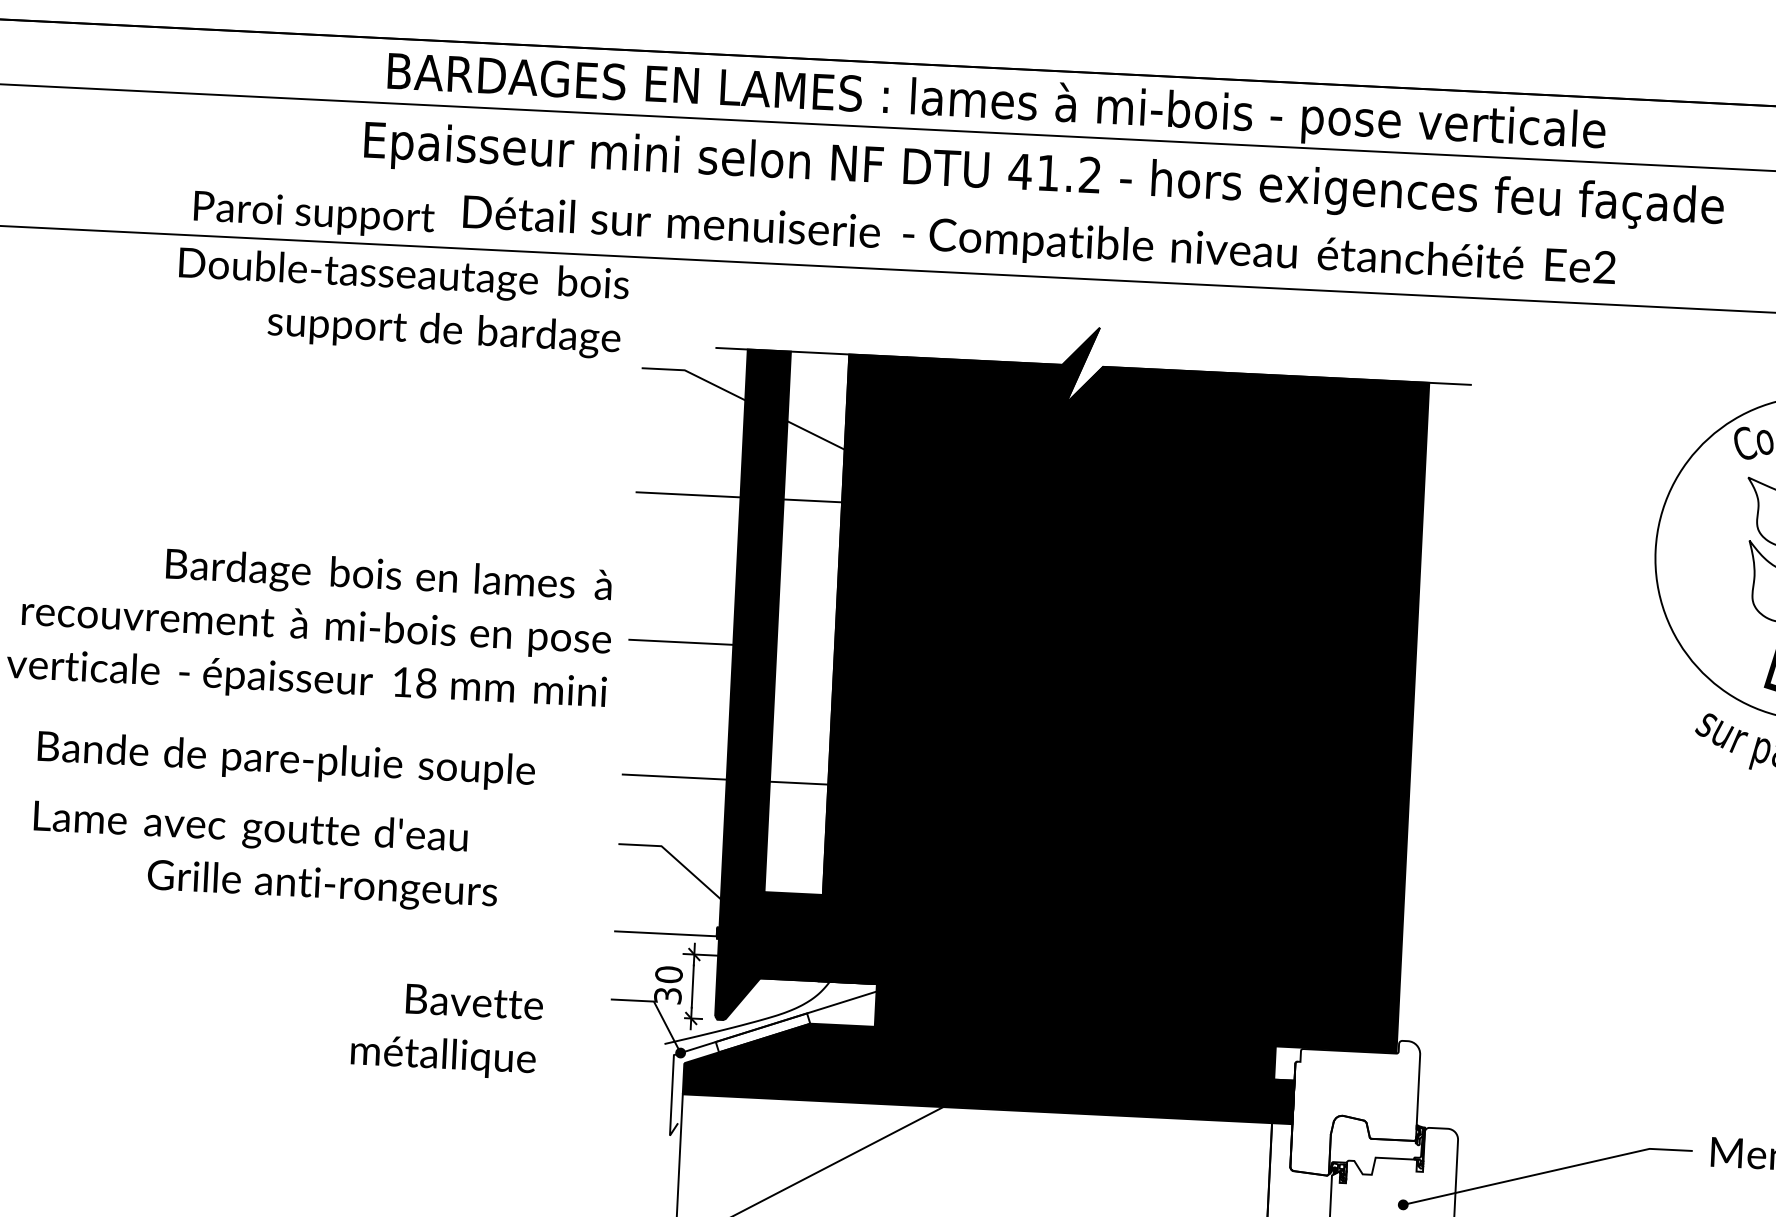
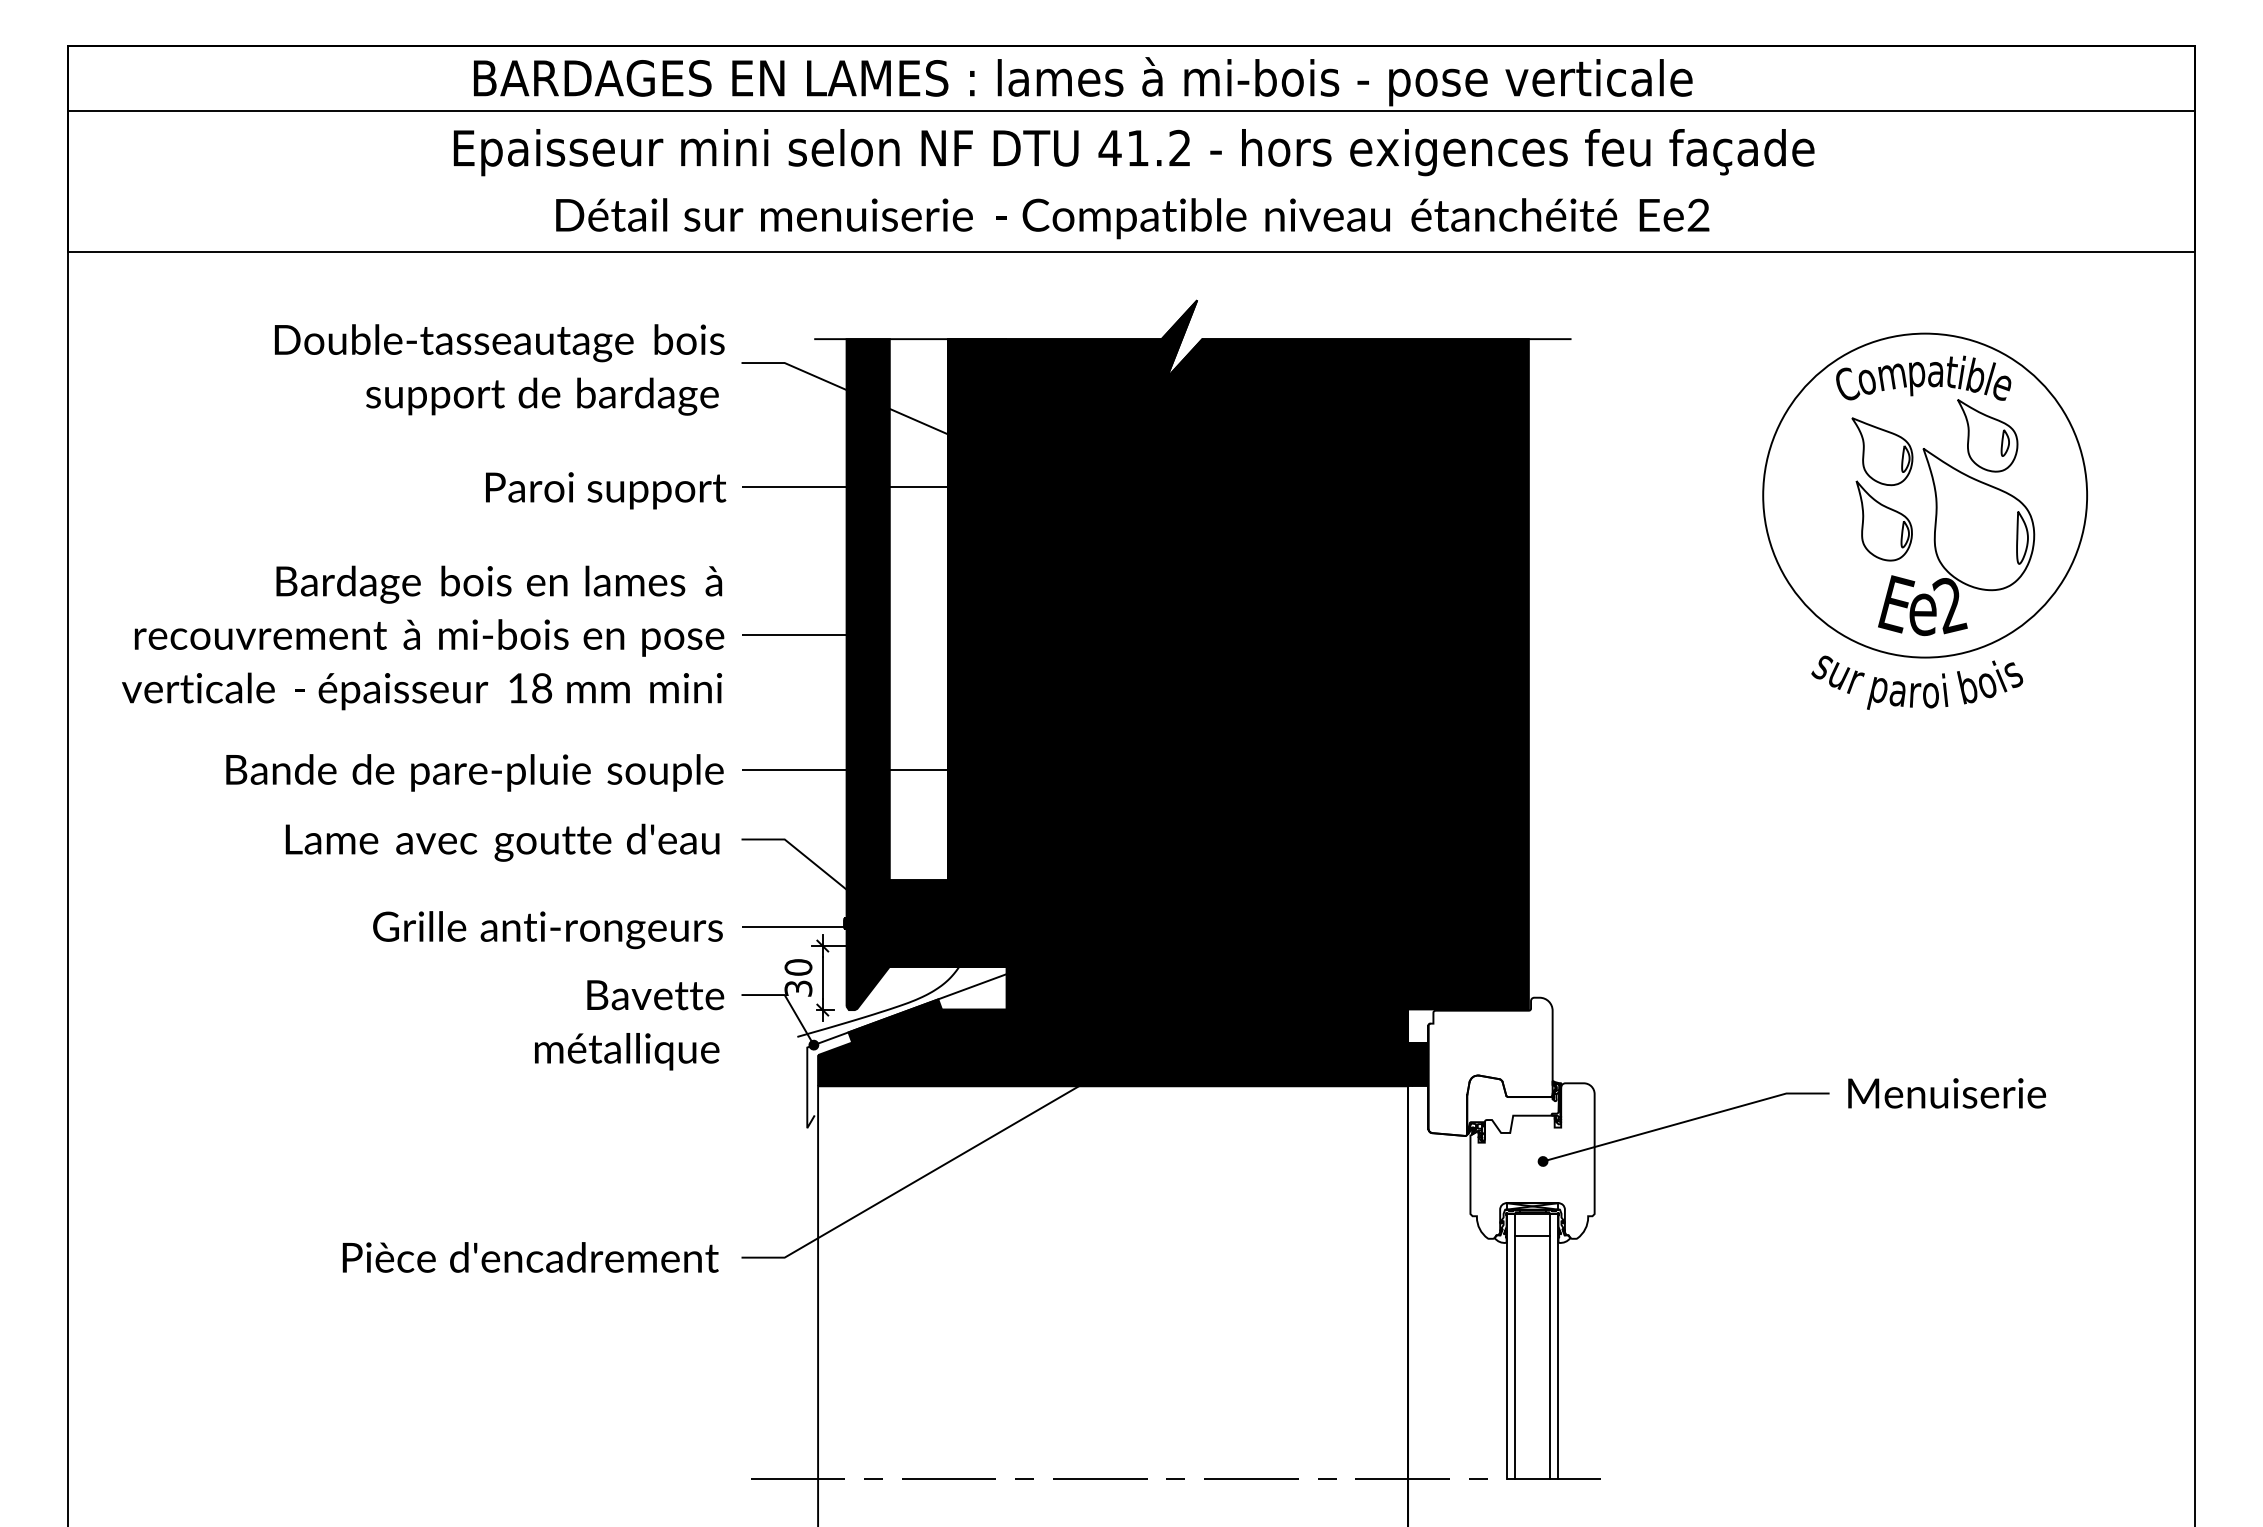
text: (314, 214) -> (606, 490), moved
text: (402, 302) -> (499, 369), moved
text: (286, 760) -> (474, 772), moved
text: (250, 829) -> (502, 842), moved
text: (321, 886) -> (547, 930), moved
text: (447, 1030) -> (629, 1025), moved
fill: (762, 1032) -> (894, 1020), added

